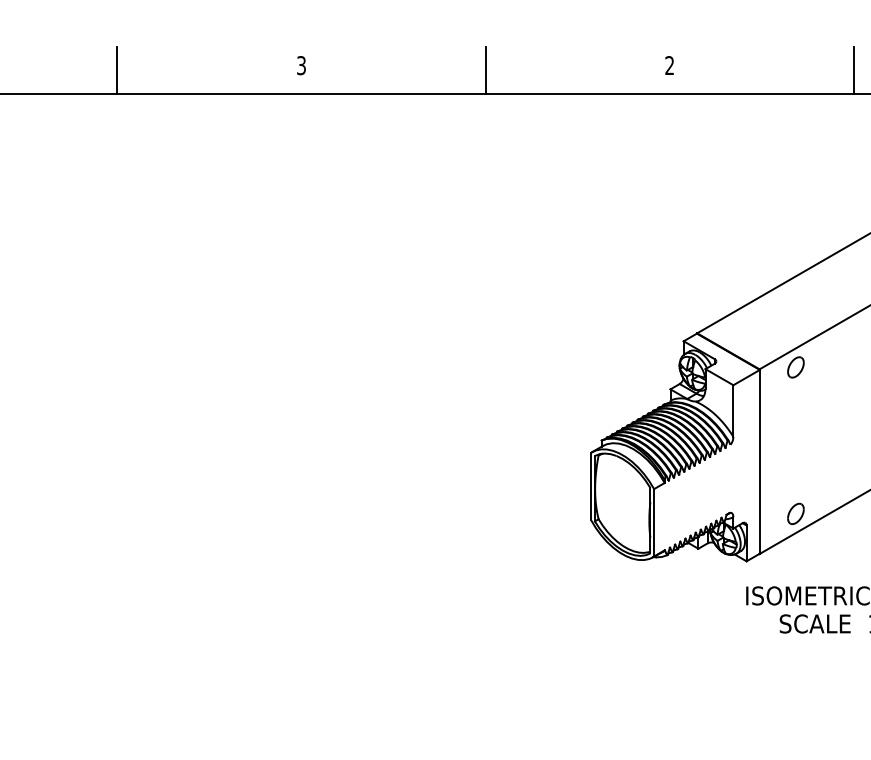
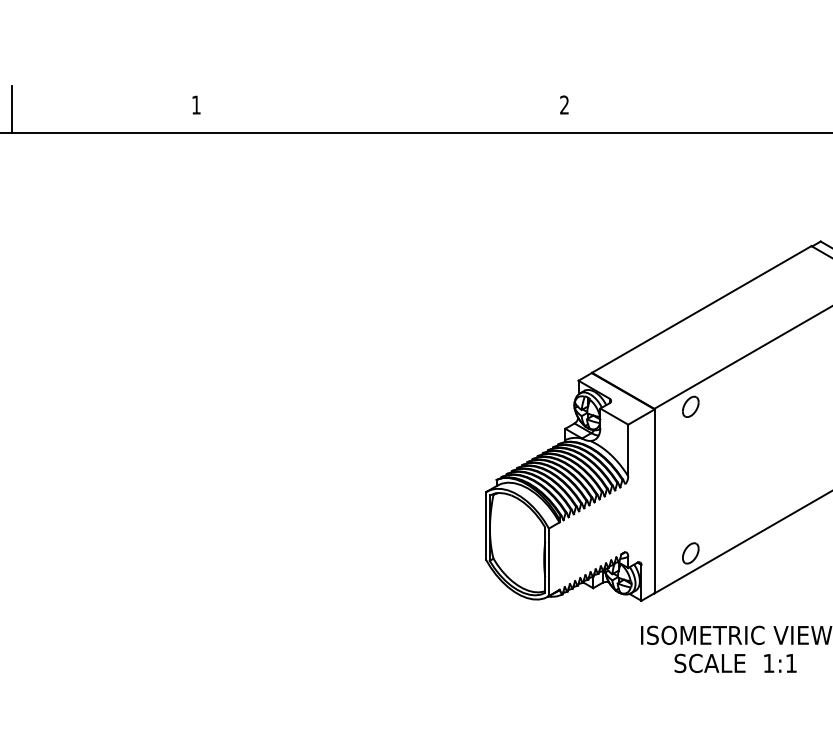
text: (301, 65) -> (196, 104), 3 -> 1
line: (485, 69) -> (380, 108), removed
line: (853, 69) -> (748, 108), removed

